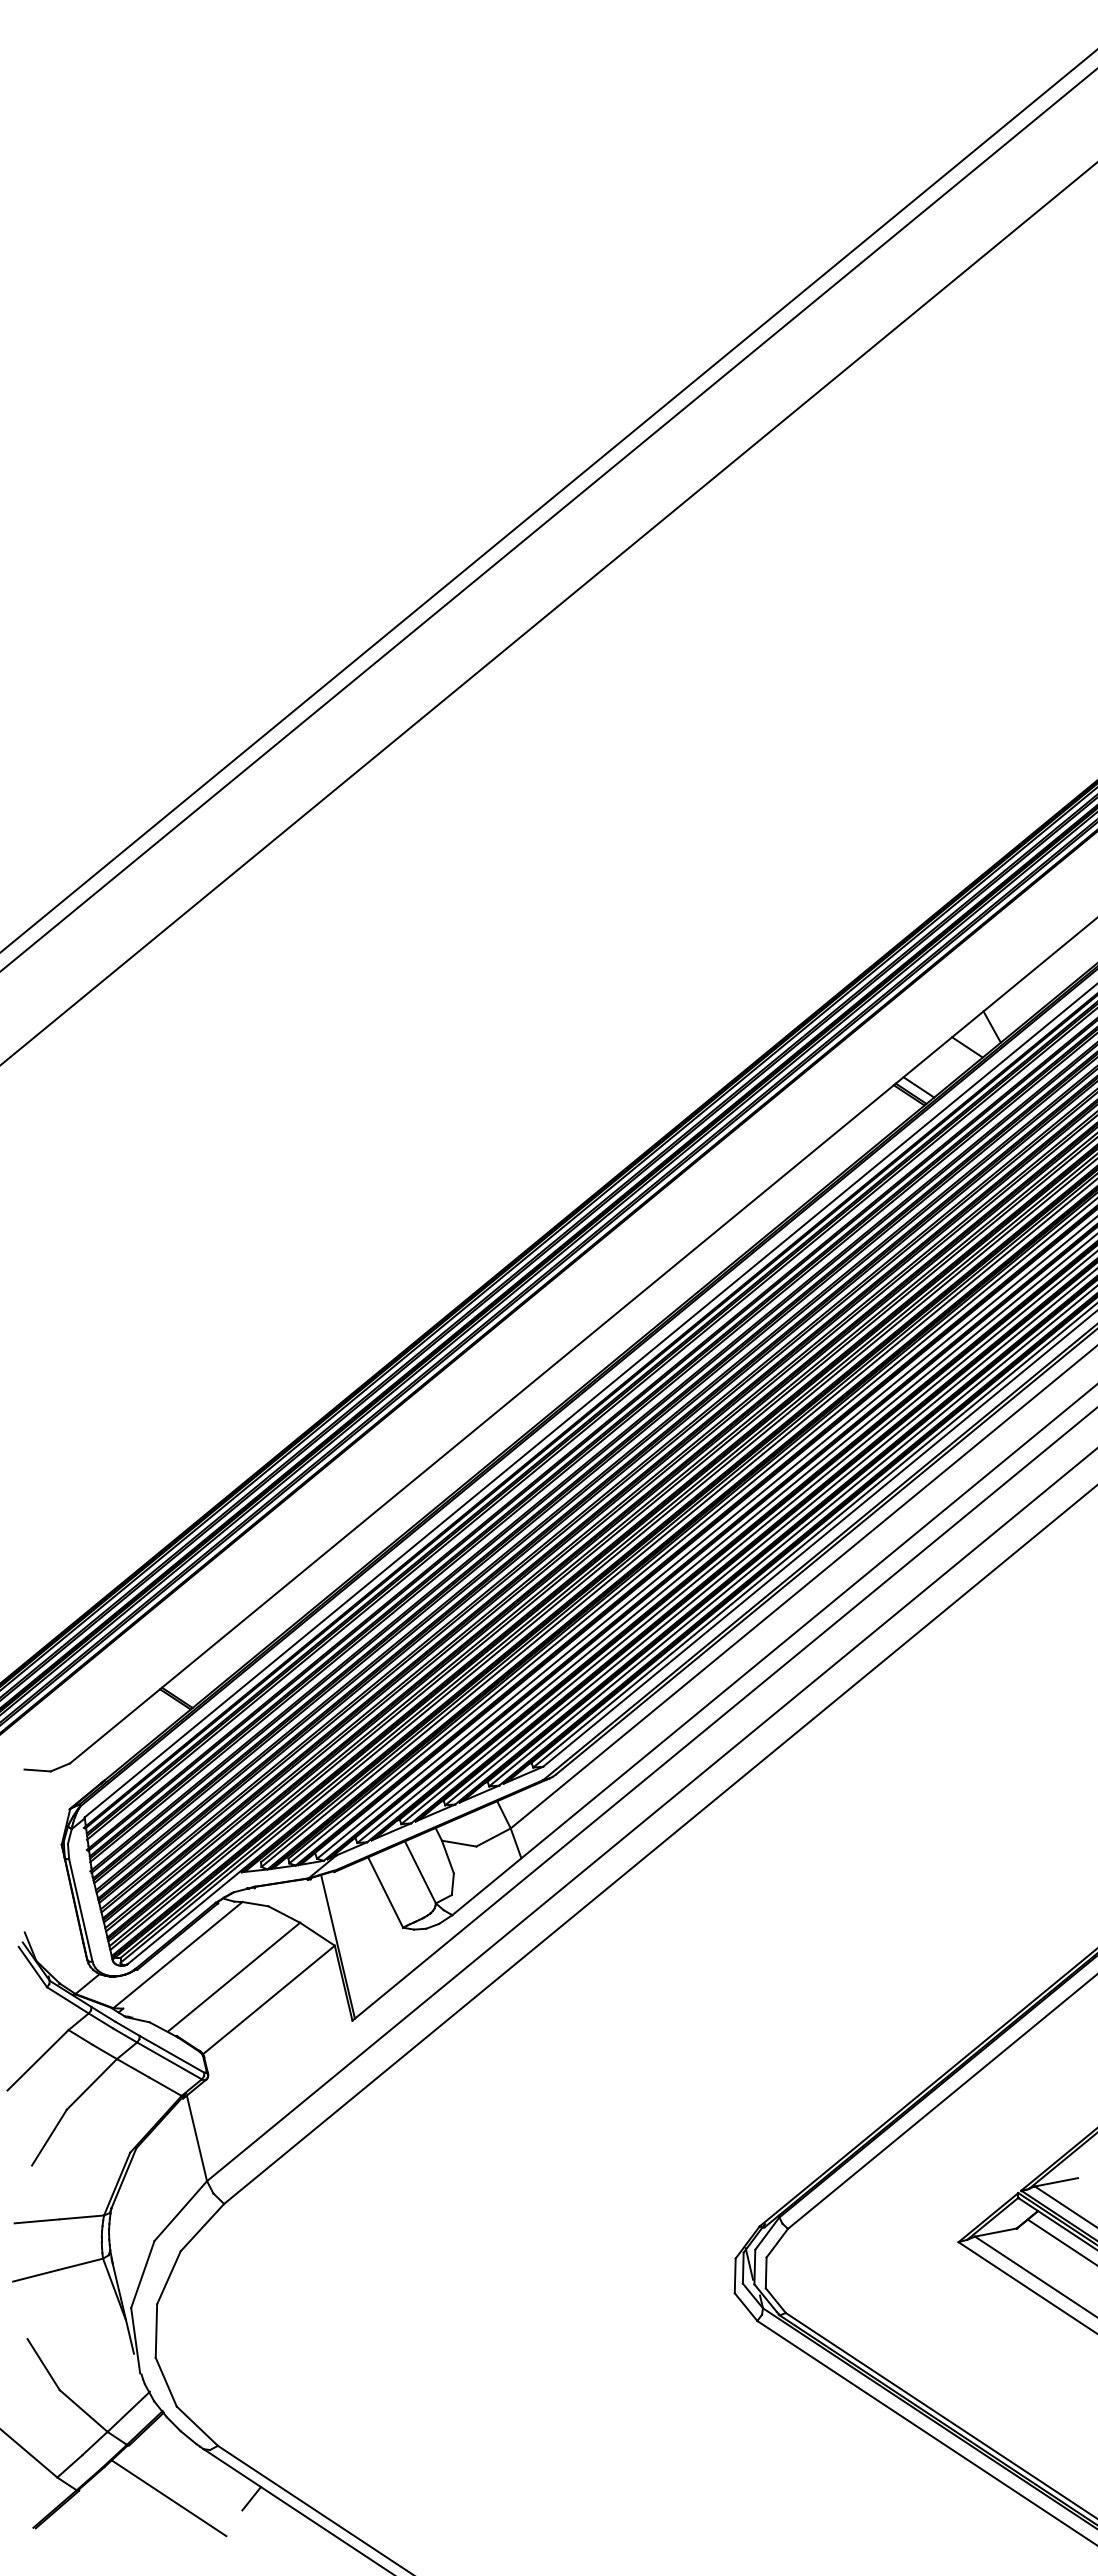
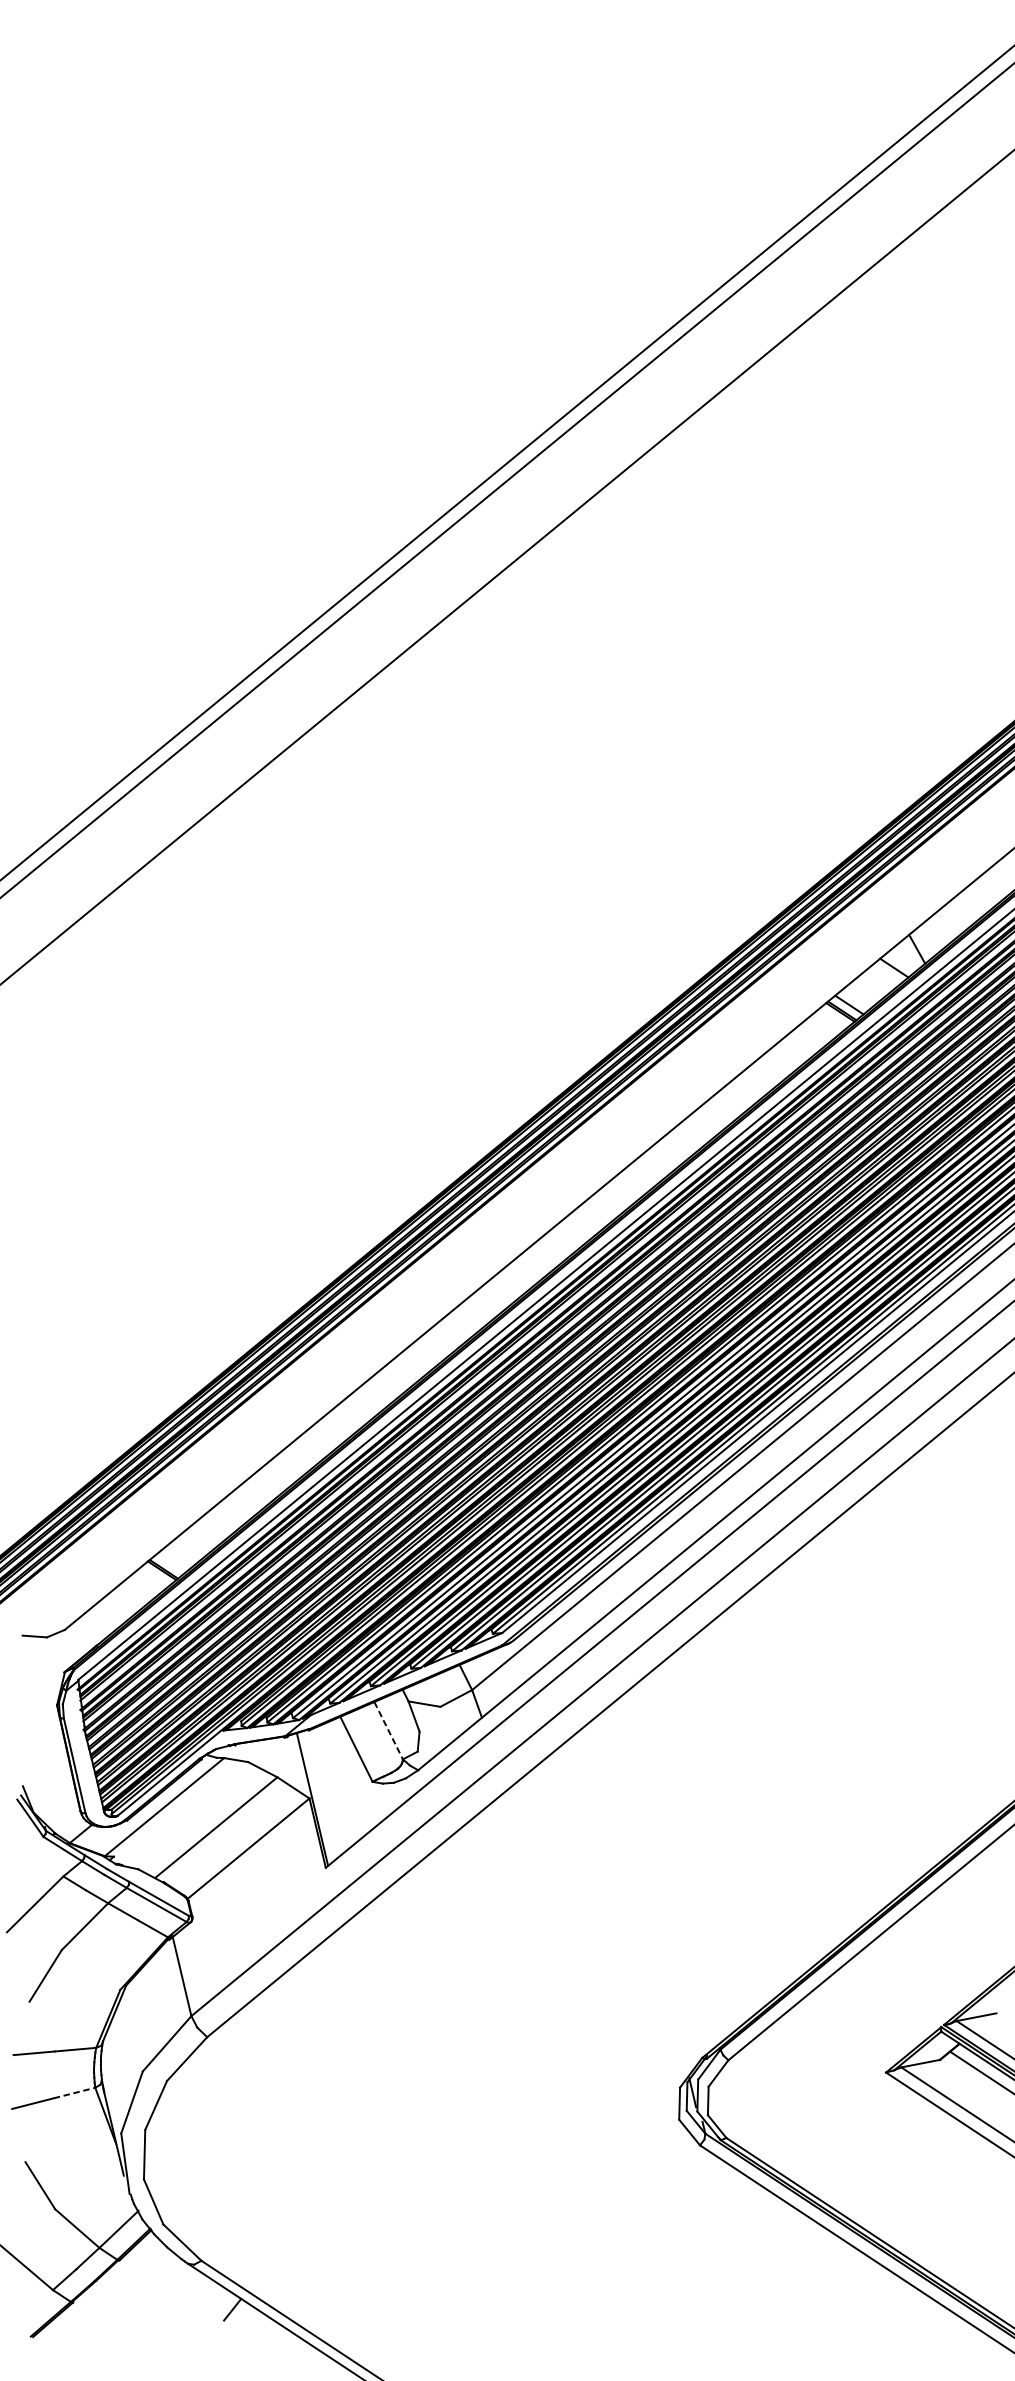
line: (420, 1872) -> (388, 1730), solid -> dashed
line: (81, 2264) -> (75, 2093), solid -> dashed
line: (168, 2498) -> (155, 2309), removed

